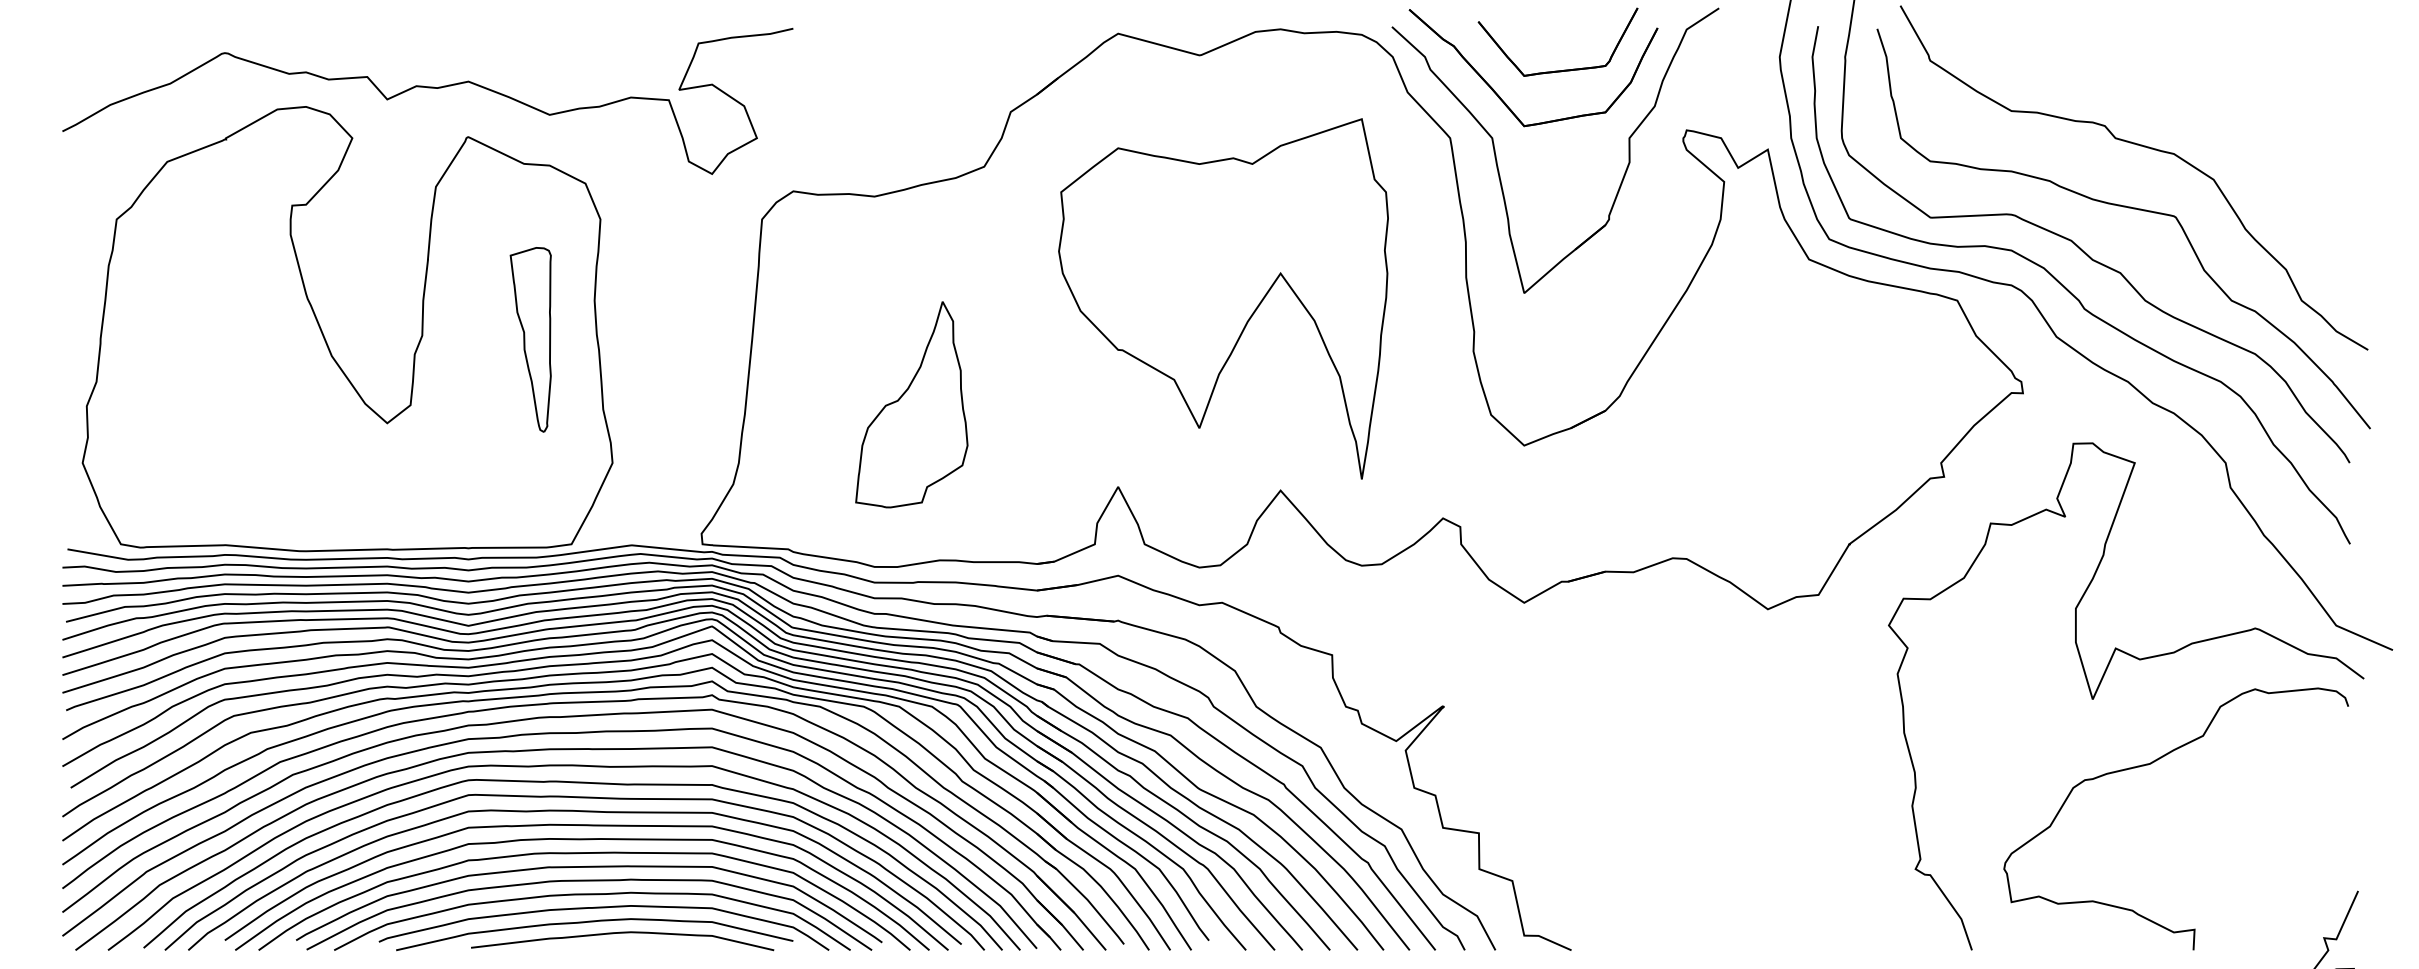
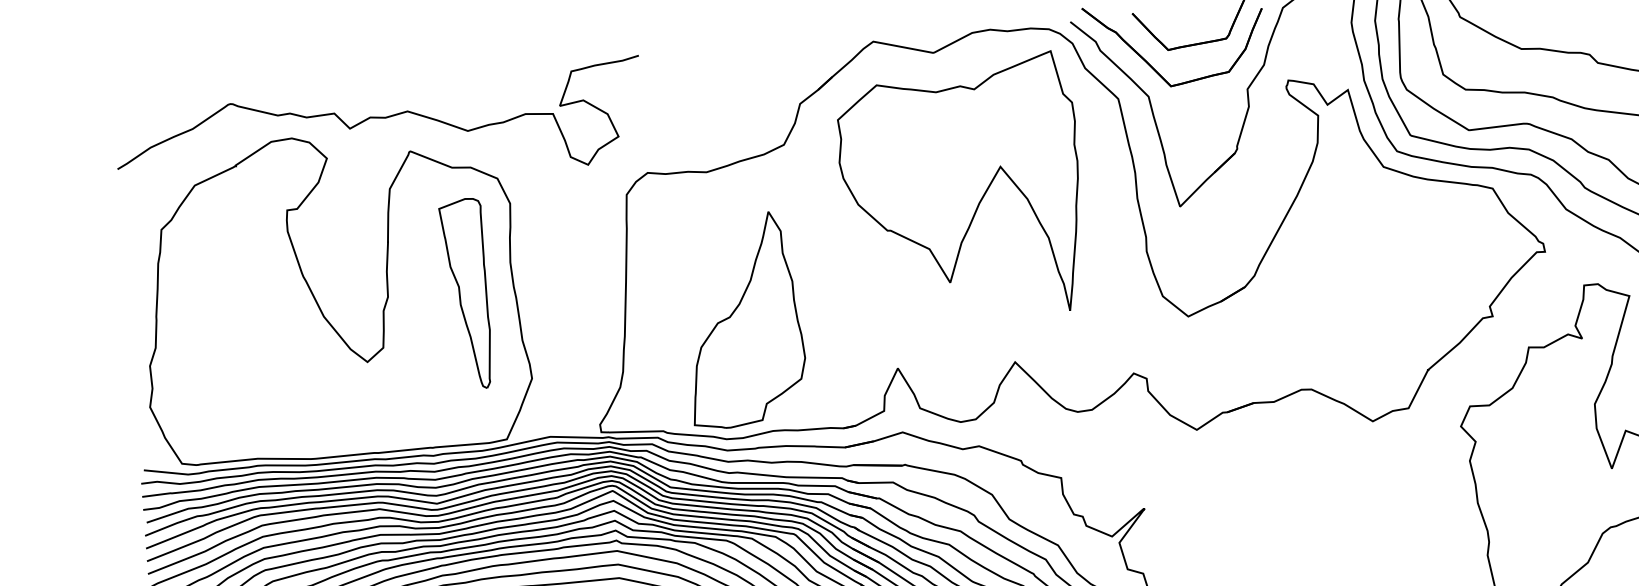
part: (1223, 298) -> (960, 187), moved
part: (530, 339) -> (466, 293), size x1.43
part: (911, 404) -> (744, 320), size x1.43

